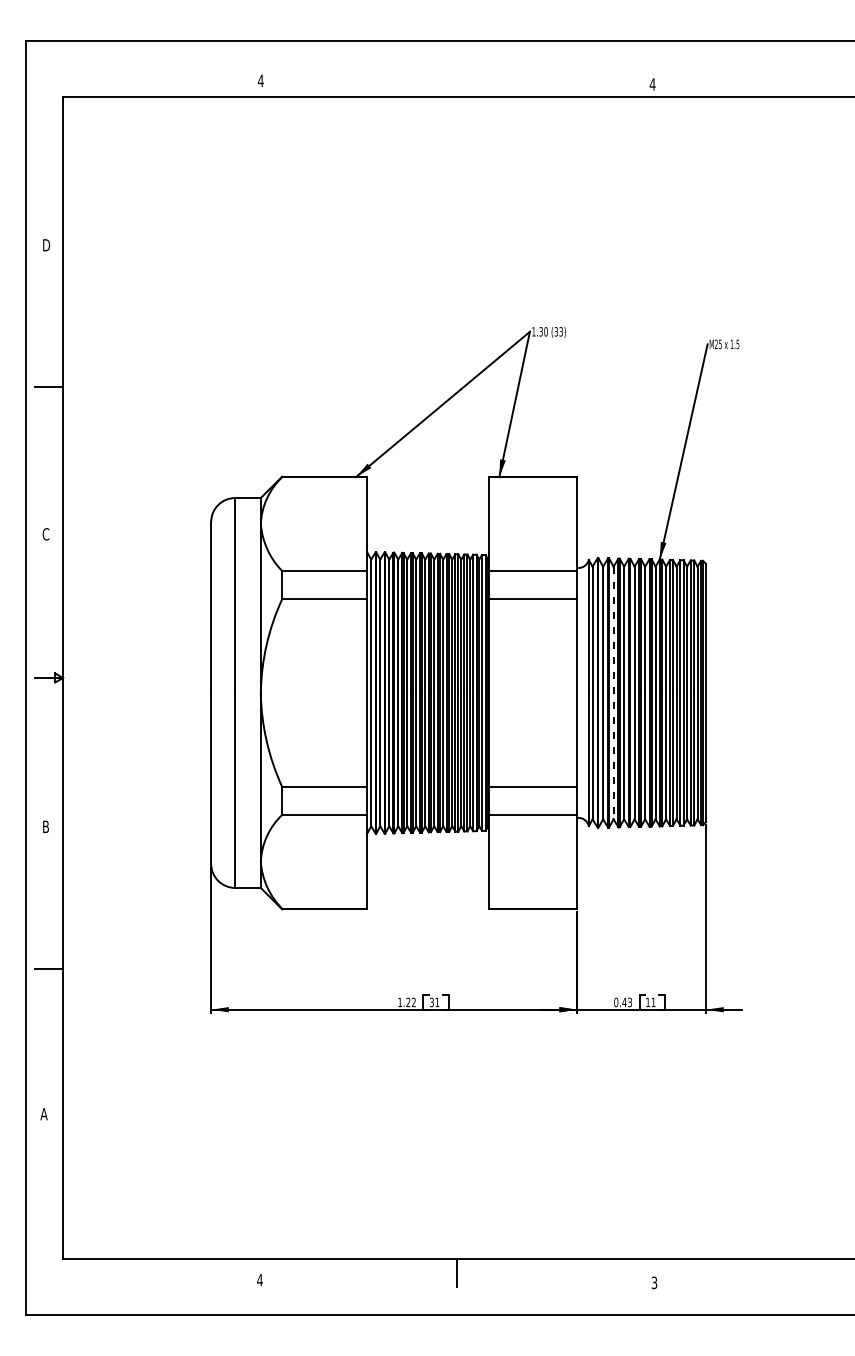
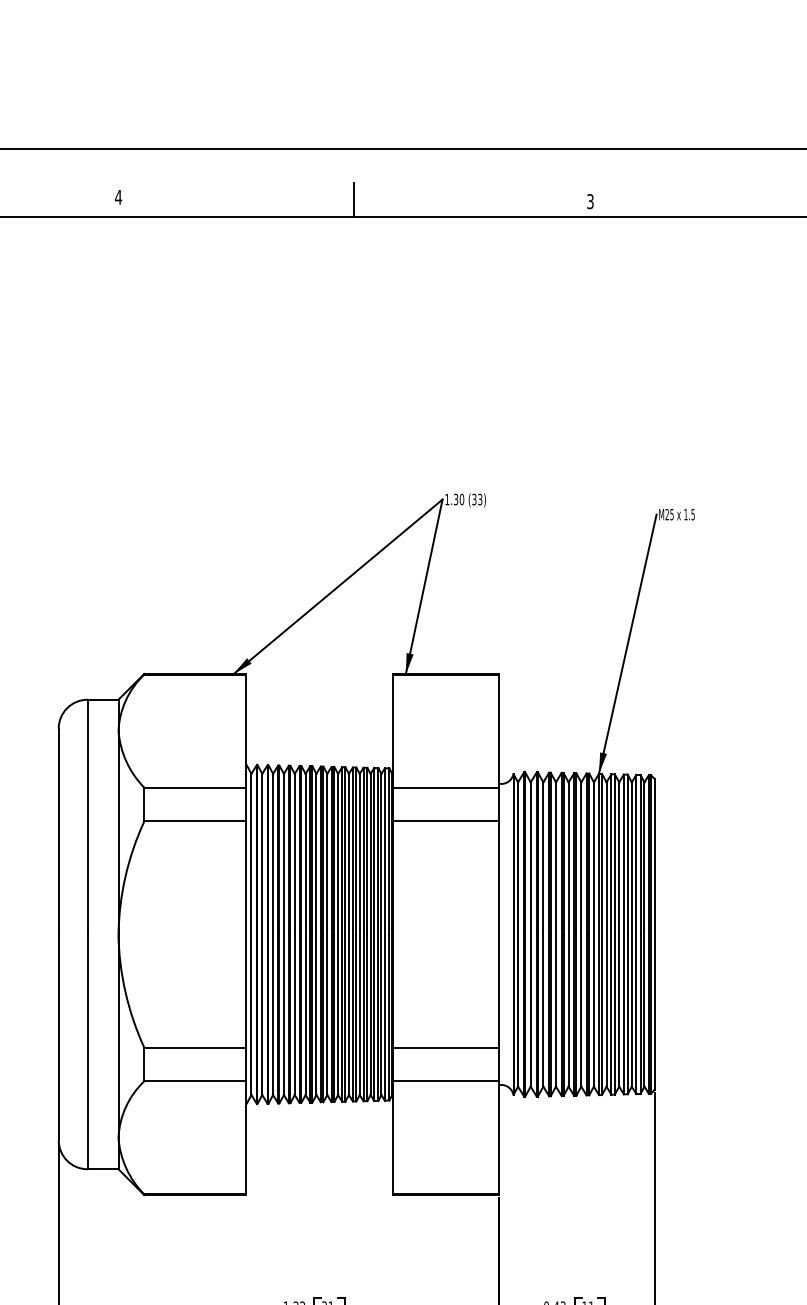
line: (456, 82) -> (354, 199), added
text: (652, 84) -> (590, 201), 4 -> 3
line: (613, 693) -> (543, 935), dashed -> solid

